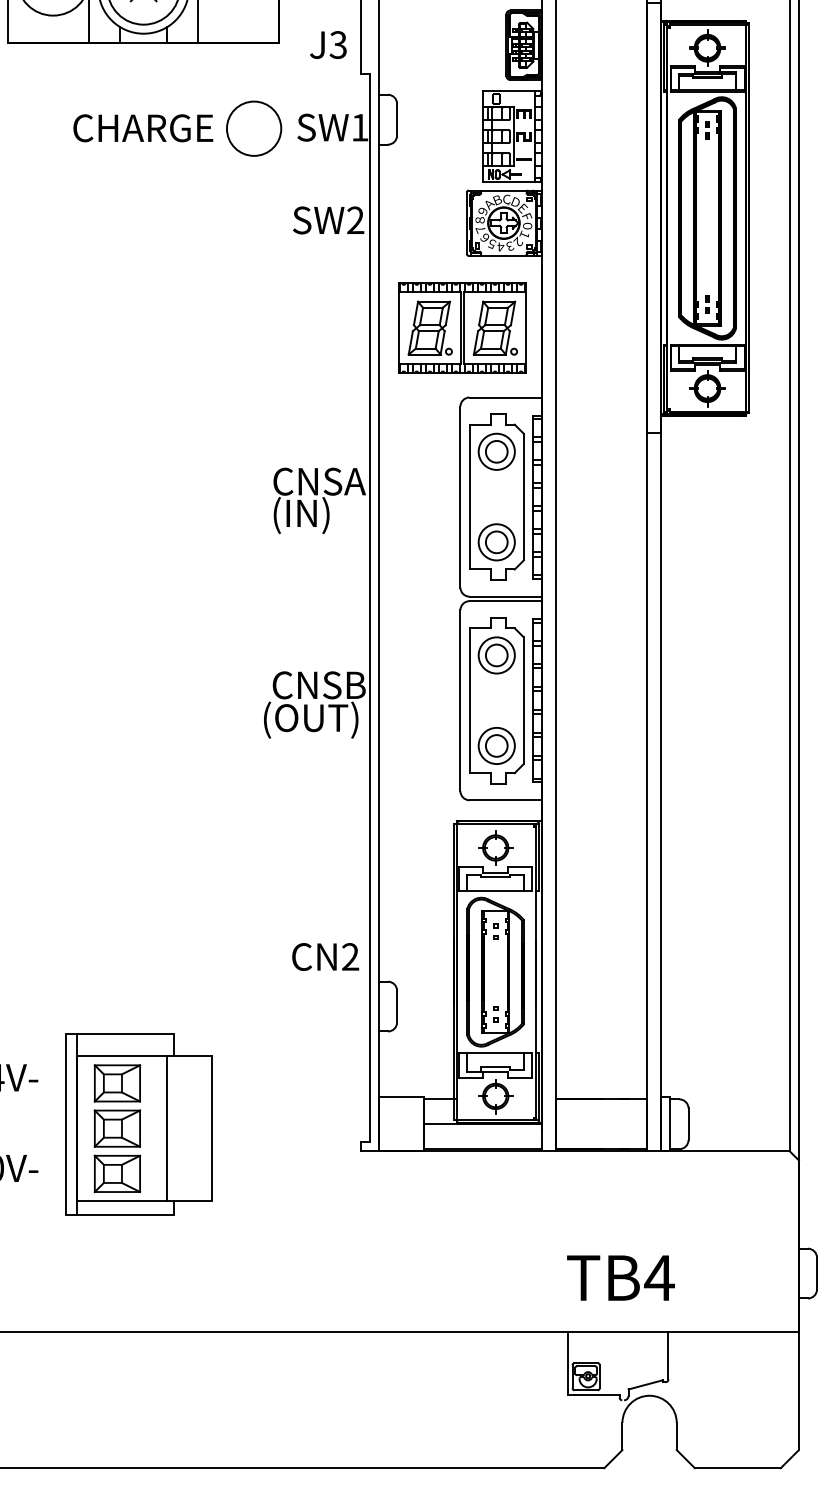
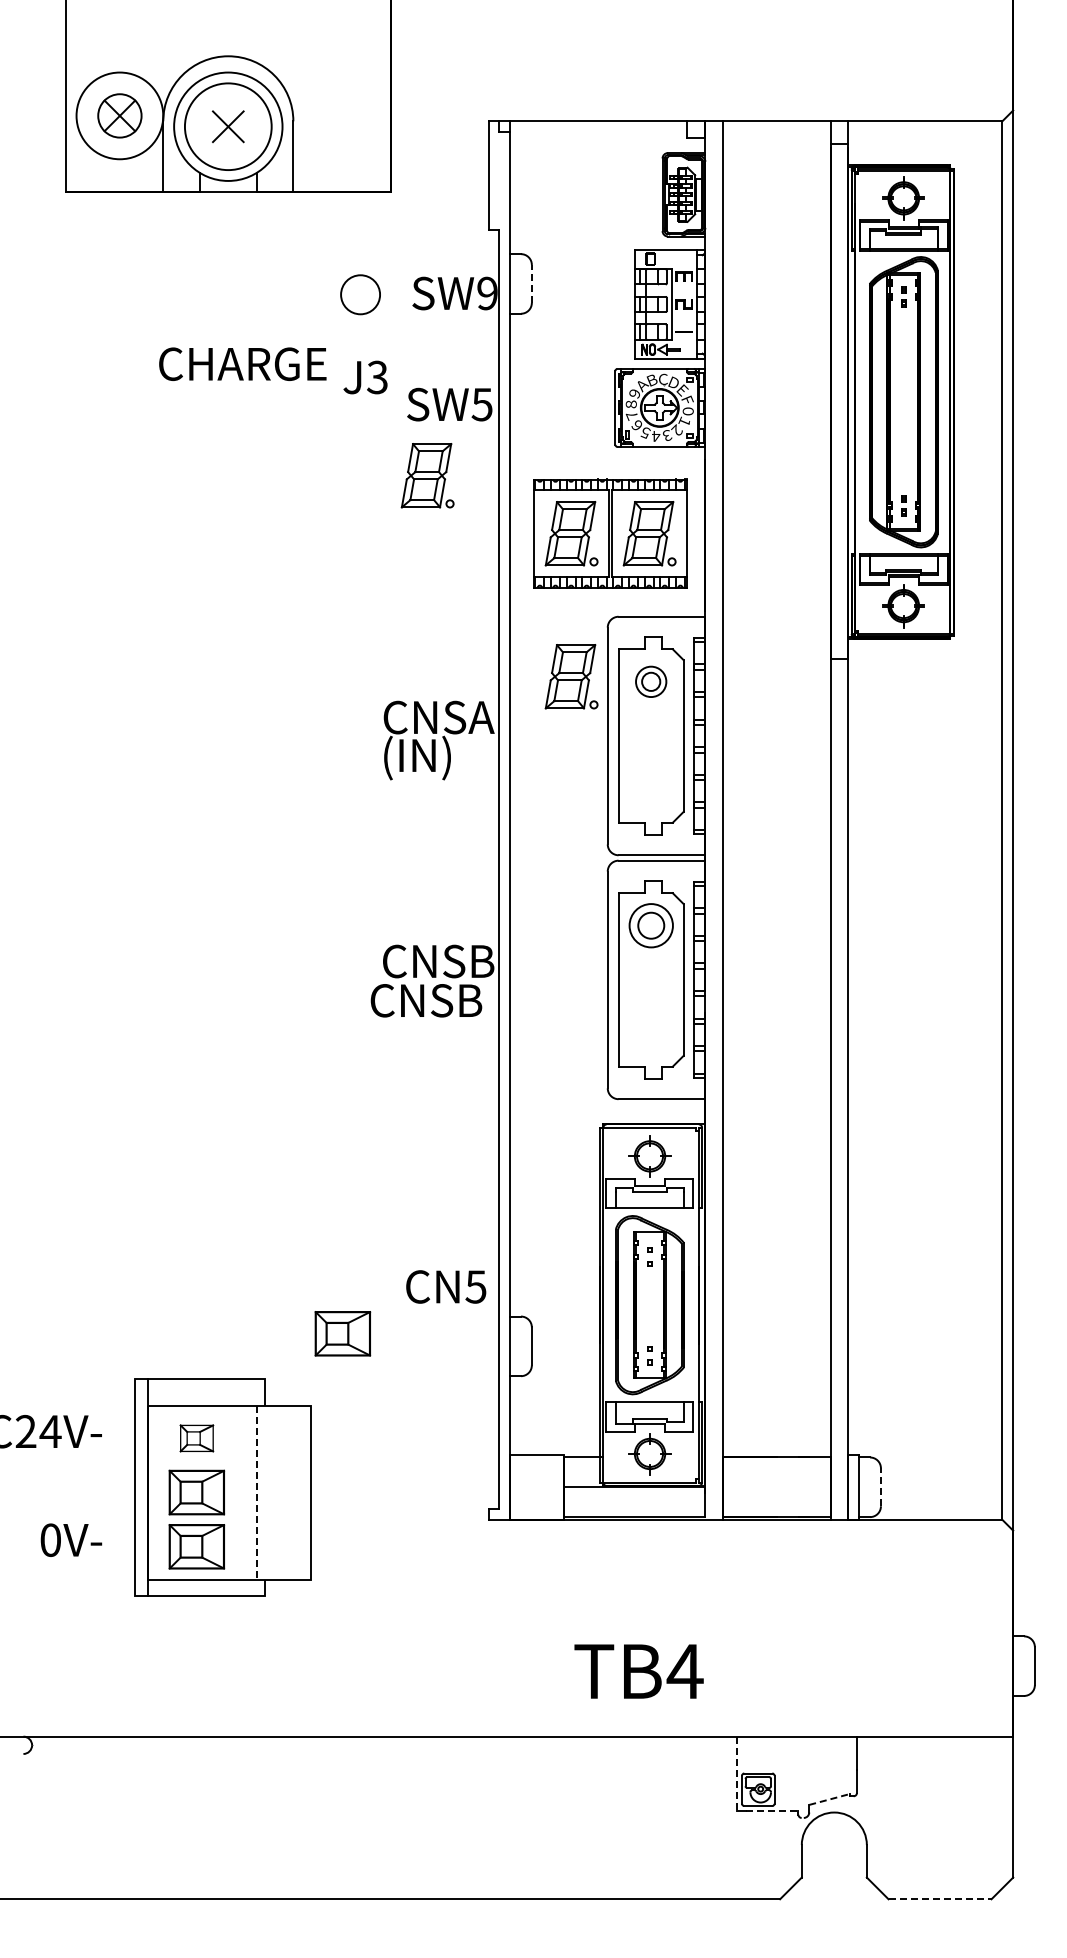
text: (328, 45) -> (365, 377), moved
line: (396, 119) -> (531, 283), solid -> dashed
text: (143, 127) -> (242, 363), moved
text: (360, 127) -> (487, 293), SW1 -> SW9
circle: (254, 128) -> (360, 294), size x0.6
text: (355, 220) -> (481, 404), SW2 -> SW5
part: (309, 279) -> (427, 475), added
part: (430, 447) -> (571, 676), added
part: (496, 451) -> (650, 681), size x0.7
part: (496, 541) -> (650, 789), removed
text: (309, 720) -> (427, 1003), (OUT) -> CNSB
part: (496, 745) -> (650, 1033), removed
text: (350, 956) -> (475, 1286), CN2 -> CN5
part: (239, 995) -> (342, 1333), added
part: (117, 1083) -> (196, 1438), size x0.6
line: (688, 1124) -> (880, 1487), solid -> dashed
line: (167, 1128) -> (256, 1492), solid -> dashed
text: (620, 1278) -> (638, 1671), moved
line: (567, 1364) -> (736, 1774), solid -> dashed
line: (646, 1384) -> (830, 1799), solid -> dashed
line: (597, 1394) -> (772, 1811), solid -> dashed
line: (738, 1468) -> (940, 1899), solid -> dashed

